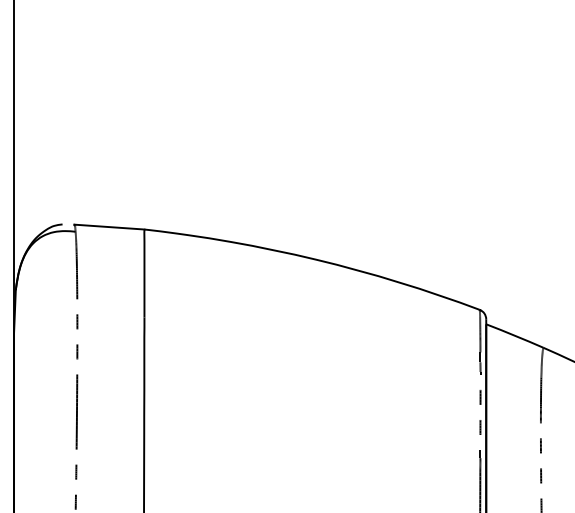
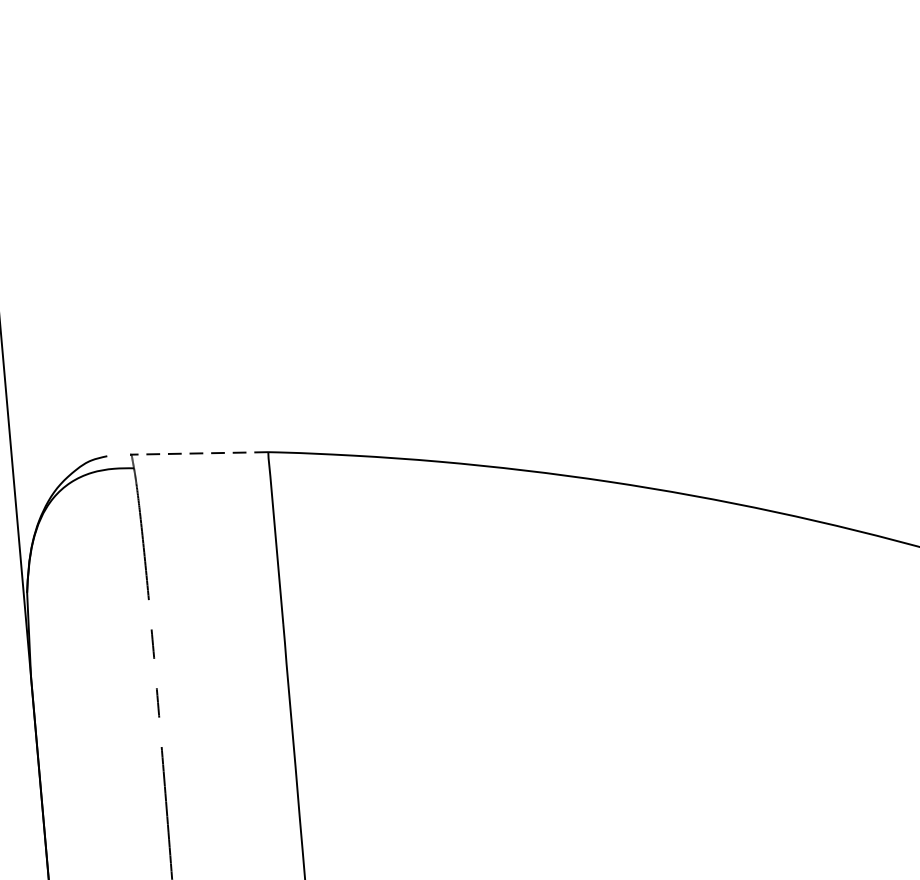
line: (108, 227) -> (197, 454), solid -> dashed

